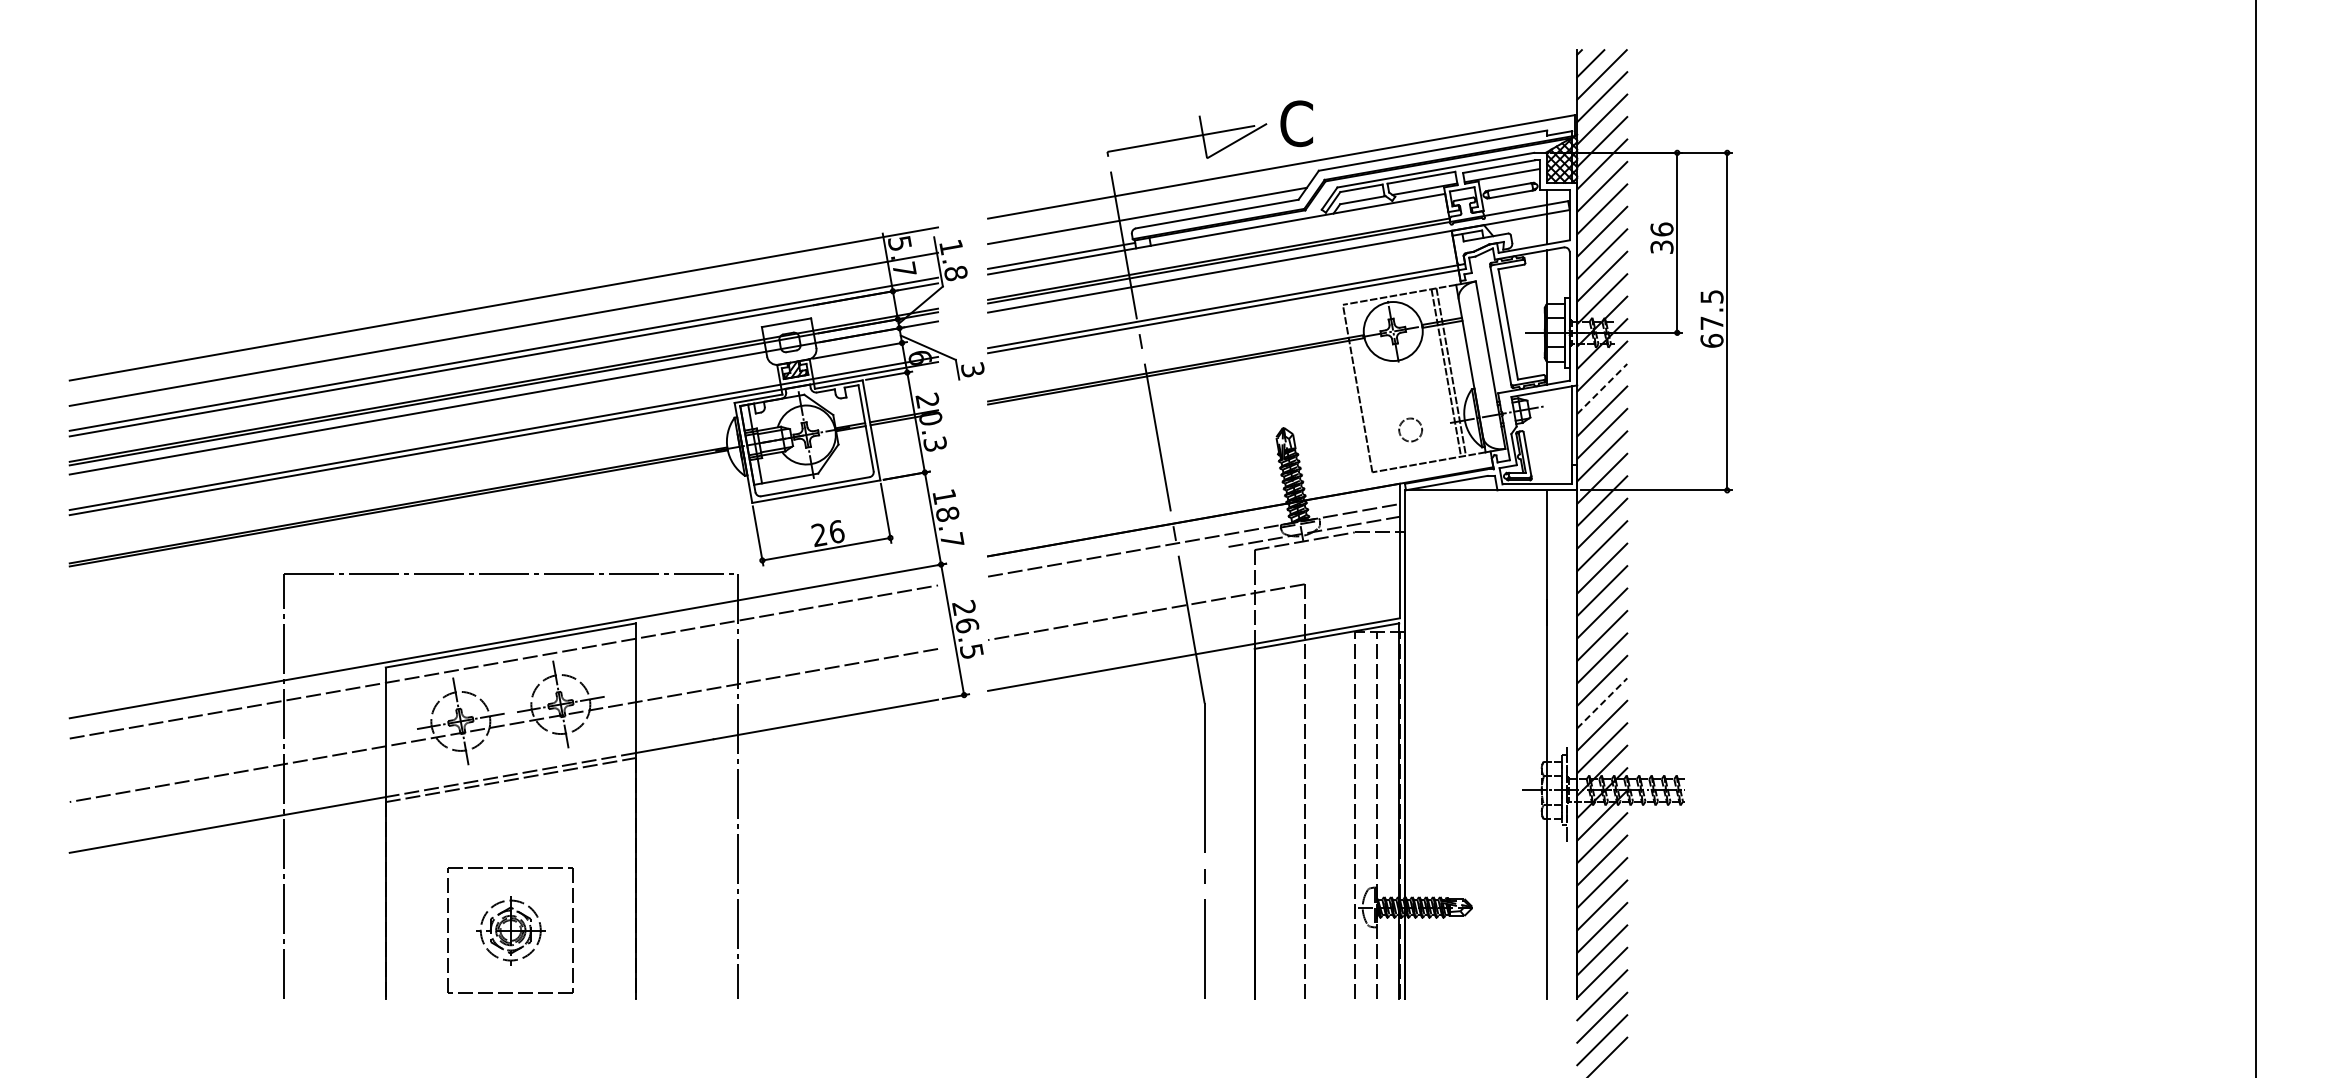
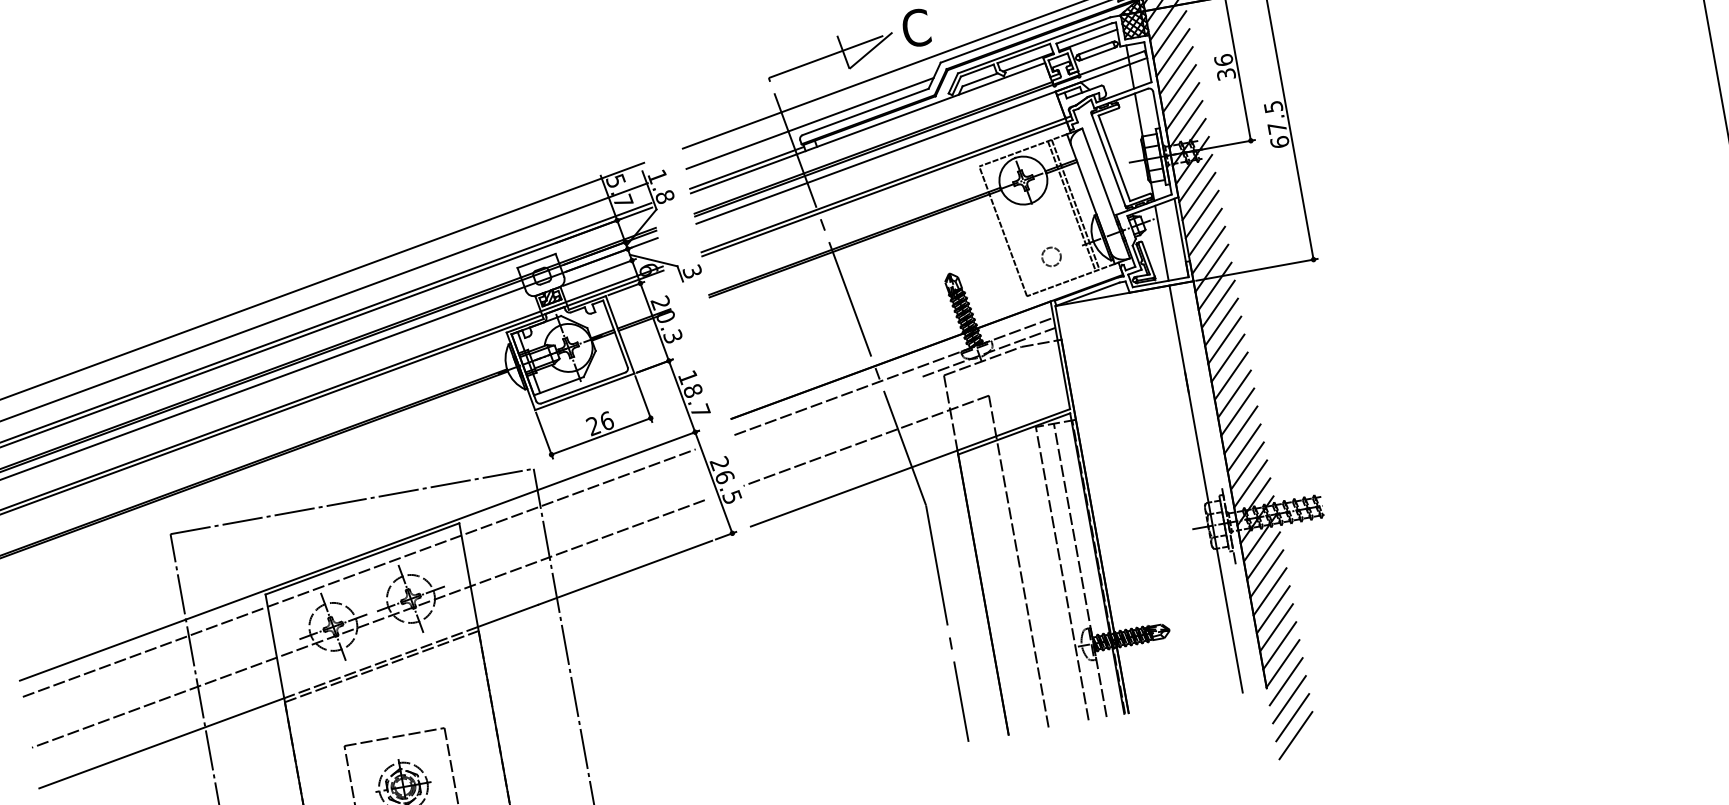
line: (1602, 388) -> (1199, 196), dashed -> solid
line: (1547, 437) -> (1162, 243), added
line: (1602, 703) -> (1244, 448), dashed -> solid

